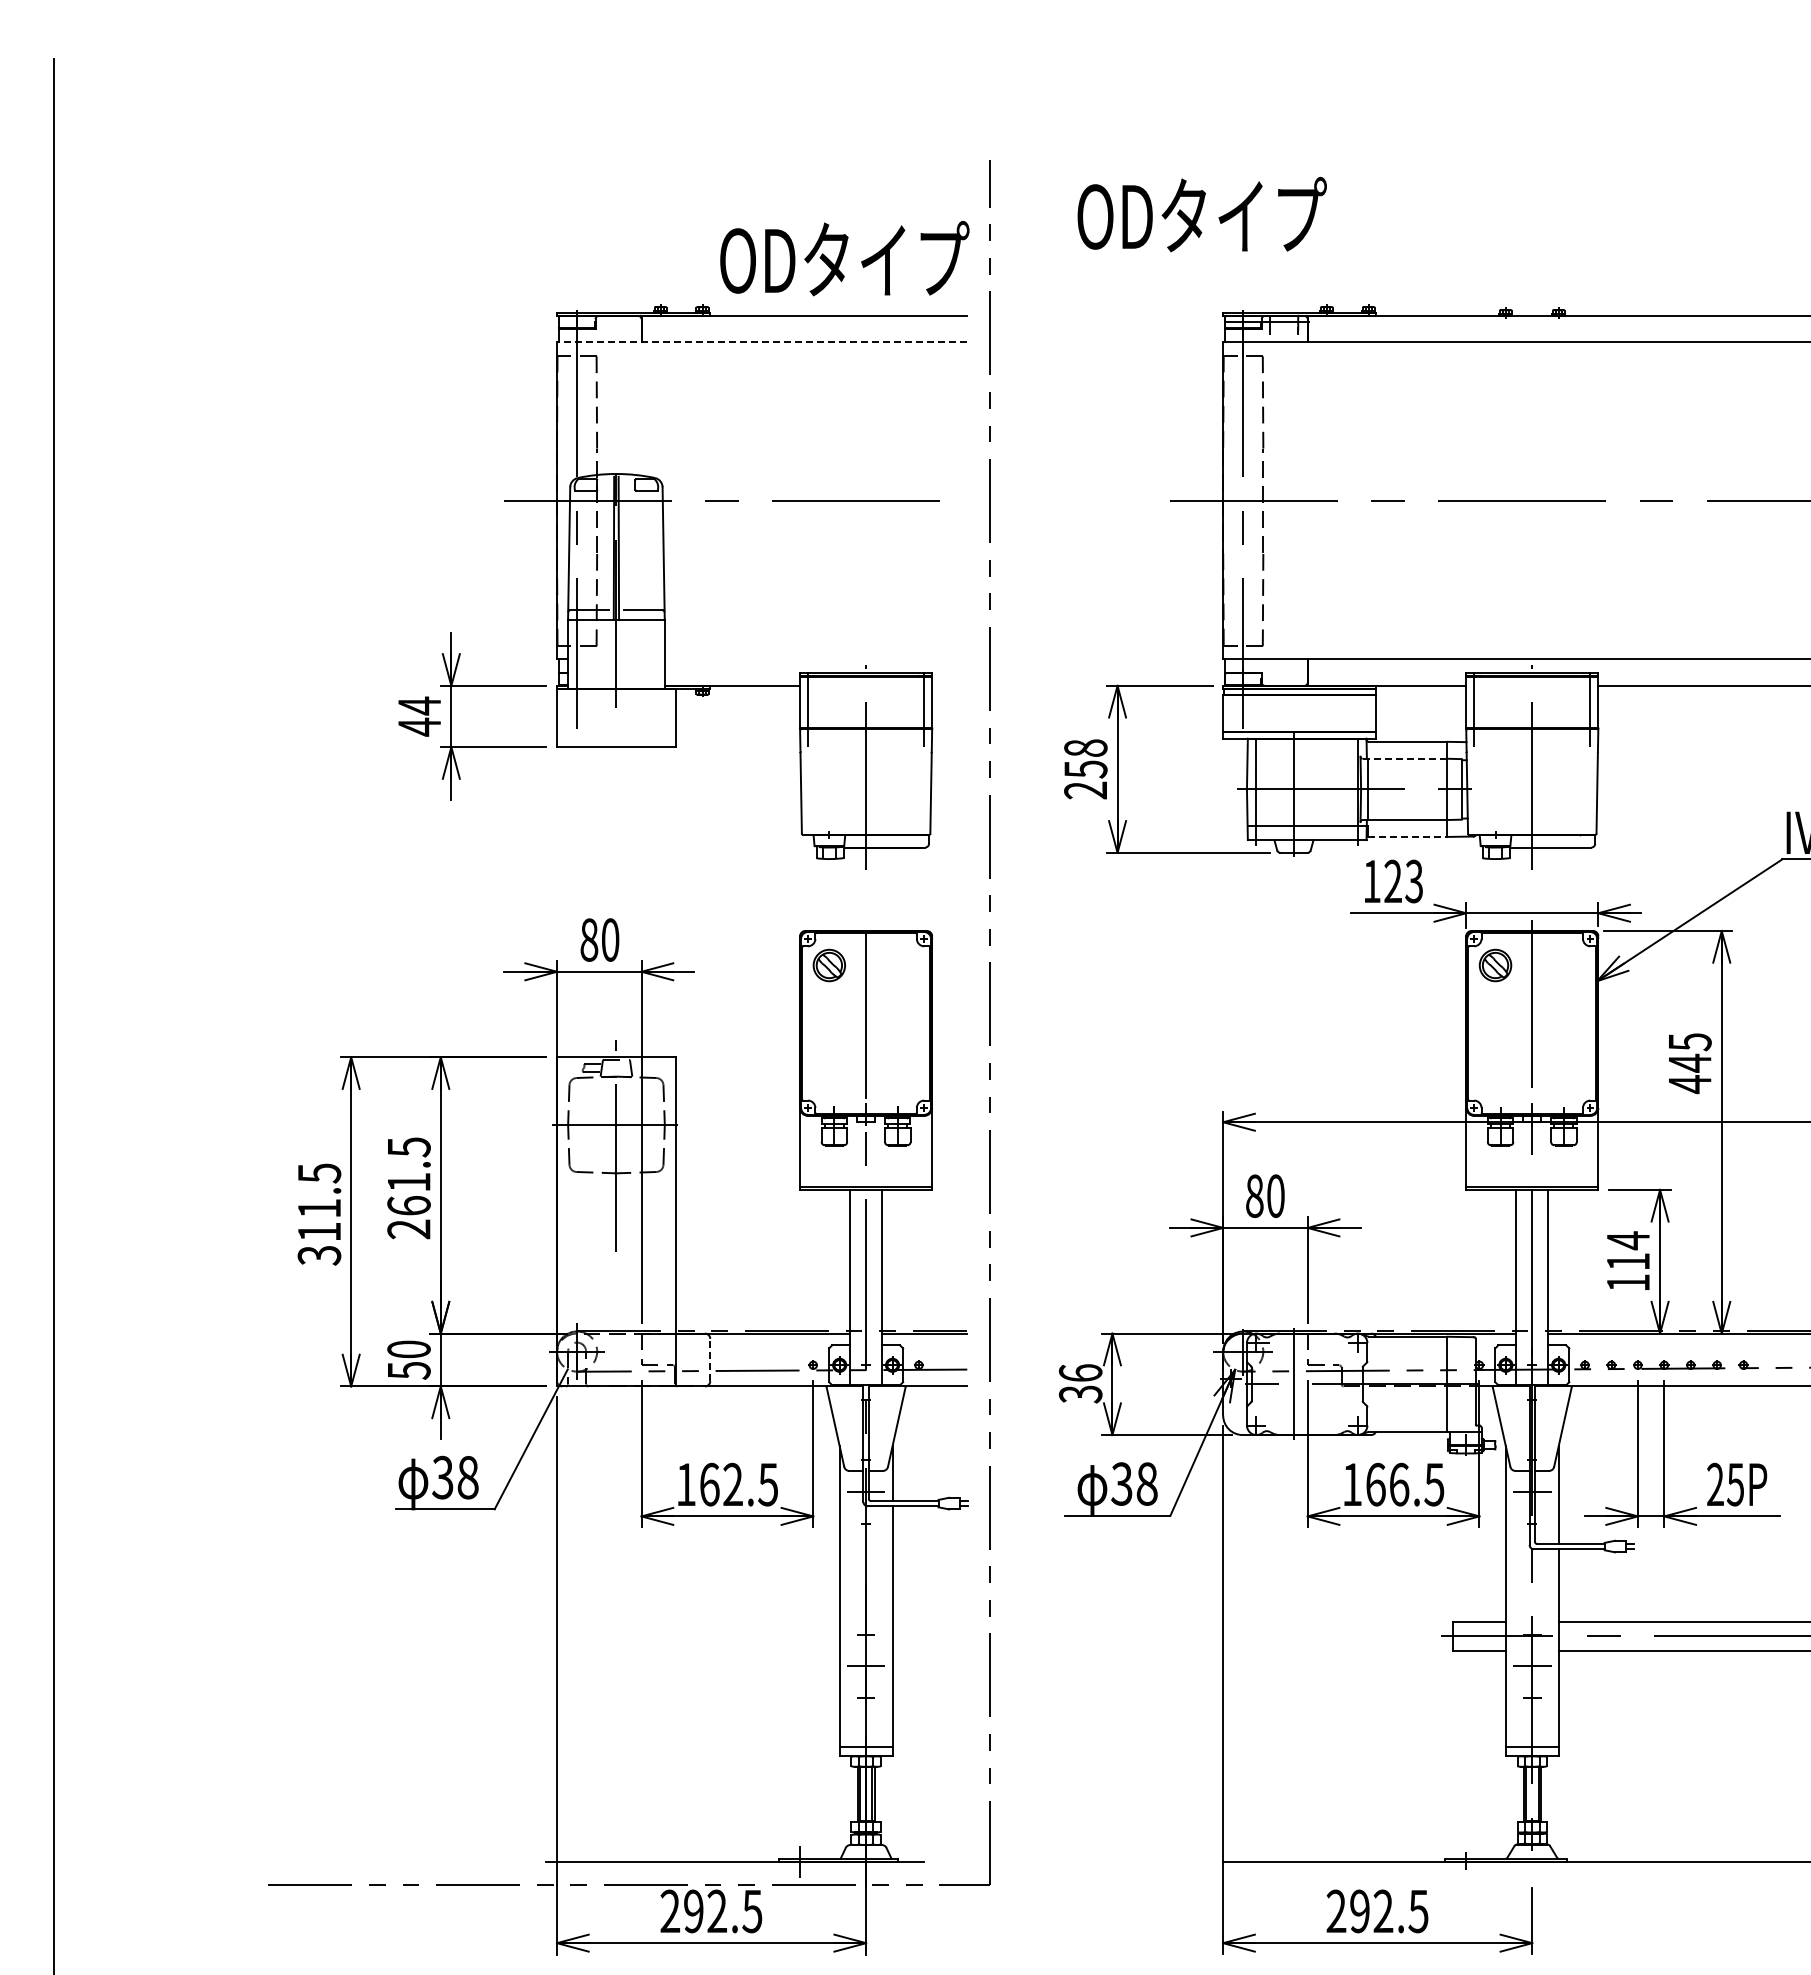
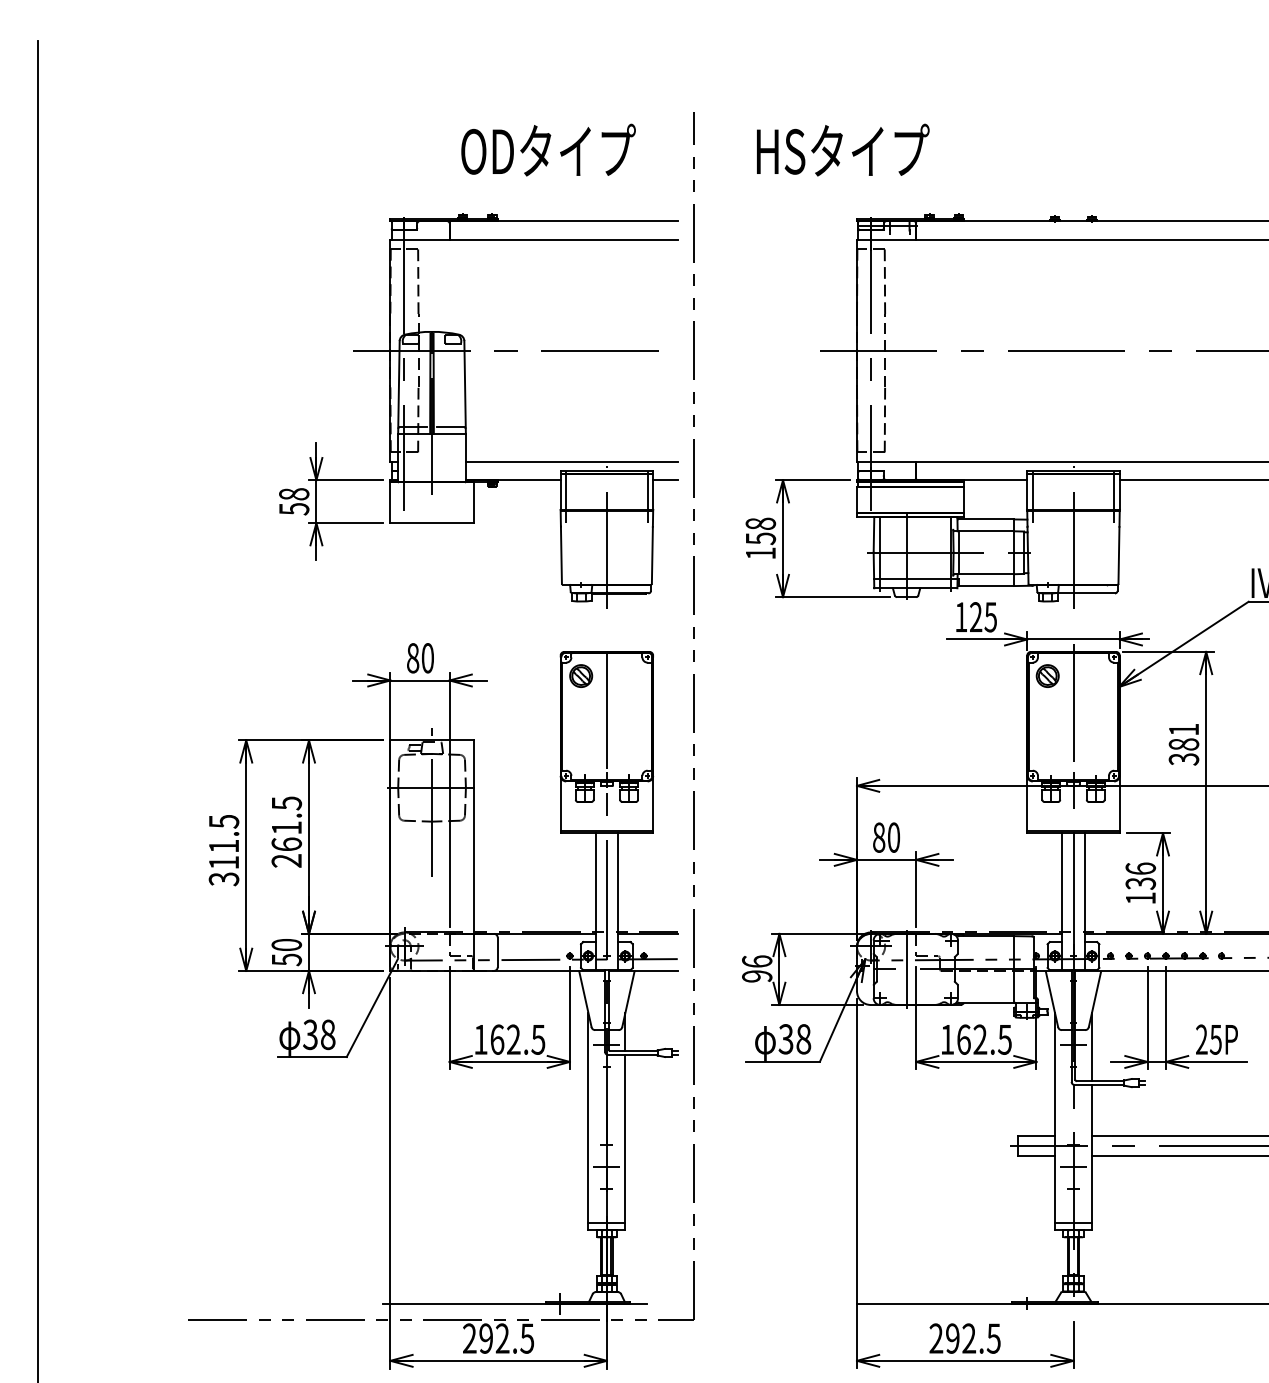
text: (1200, 214) -> (841, 150), ODタイプ -> HSタイプ
text: (844, 258) -> (548, 150), moved
line: (761, 342) -> (533, 239), dashed -> solid
line: (815, 659) -> (571, 461), added
line: (949, 685) -> (665, 479), added
text: (419, 716) -> (294, 501), 44 -> 58
line: (1404, 758) -> (983, 531), dashed -> solid
text: (1085, 790) -> (760, 553), 258 -> 158
line: (1408, 836) -> (986, 585), dashed -> solid
text: (1413, 880) -> (990, 616), 123 -> 125
text: (1689, 1063) -> (1183, 744), 445 -> 381
text: (1628, 1250) -> (1140, 875), 114 -> 136
line: (710, 1359) -> (497, 952), dashed -> solid
text: (1080, 1394) -> (757, 976), 36 -> 96
text: (1399, 1484) -> (980, 1039), 166.5 -> 162.5

